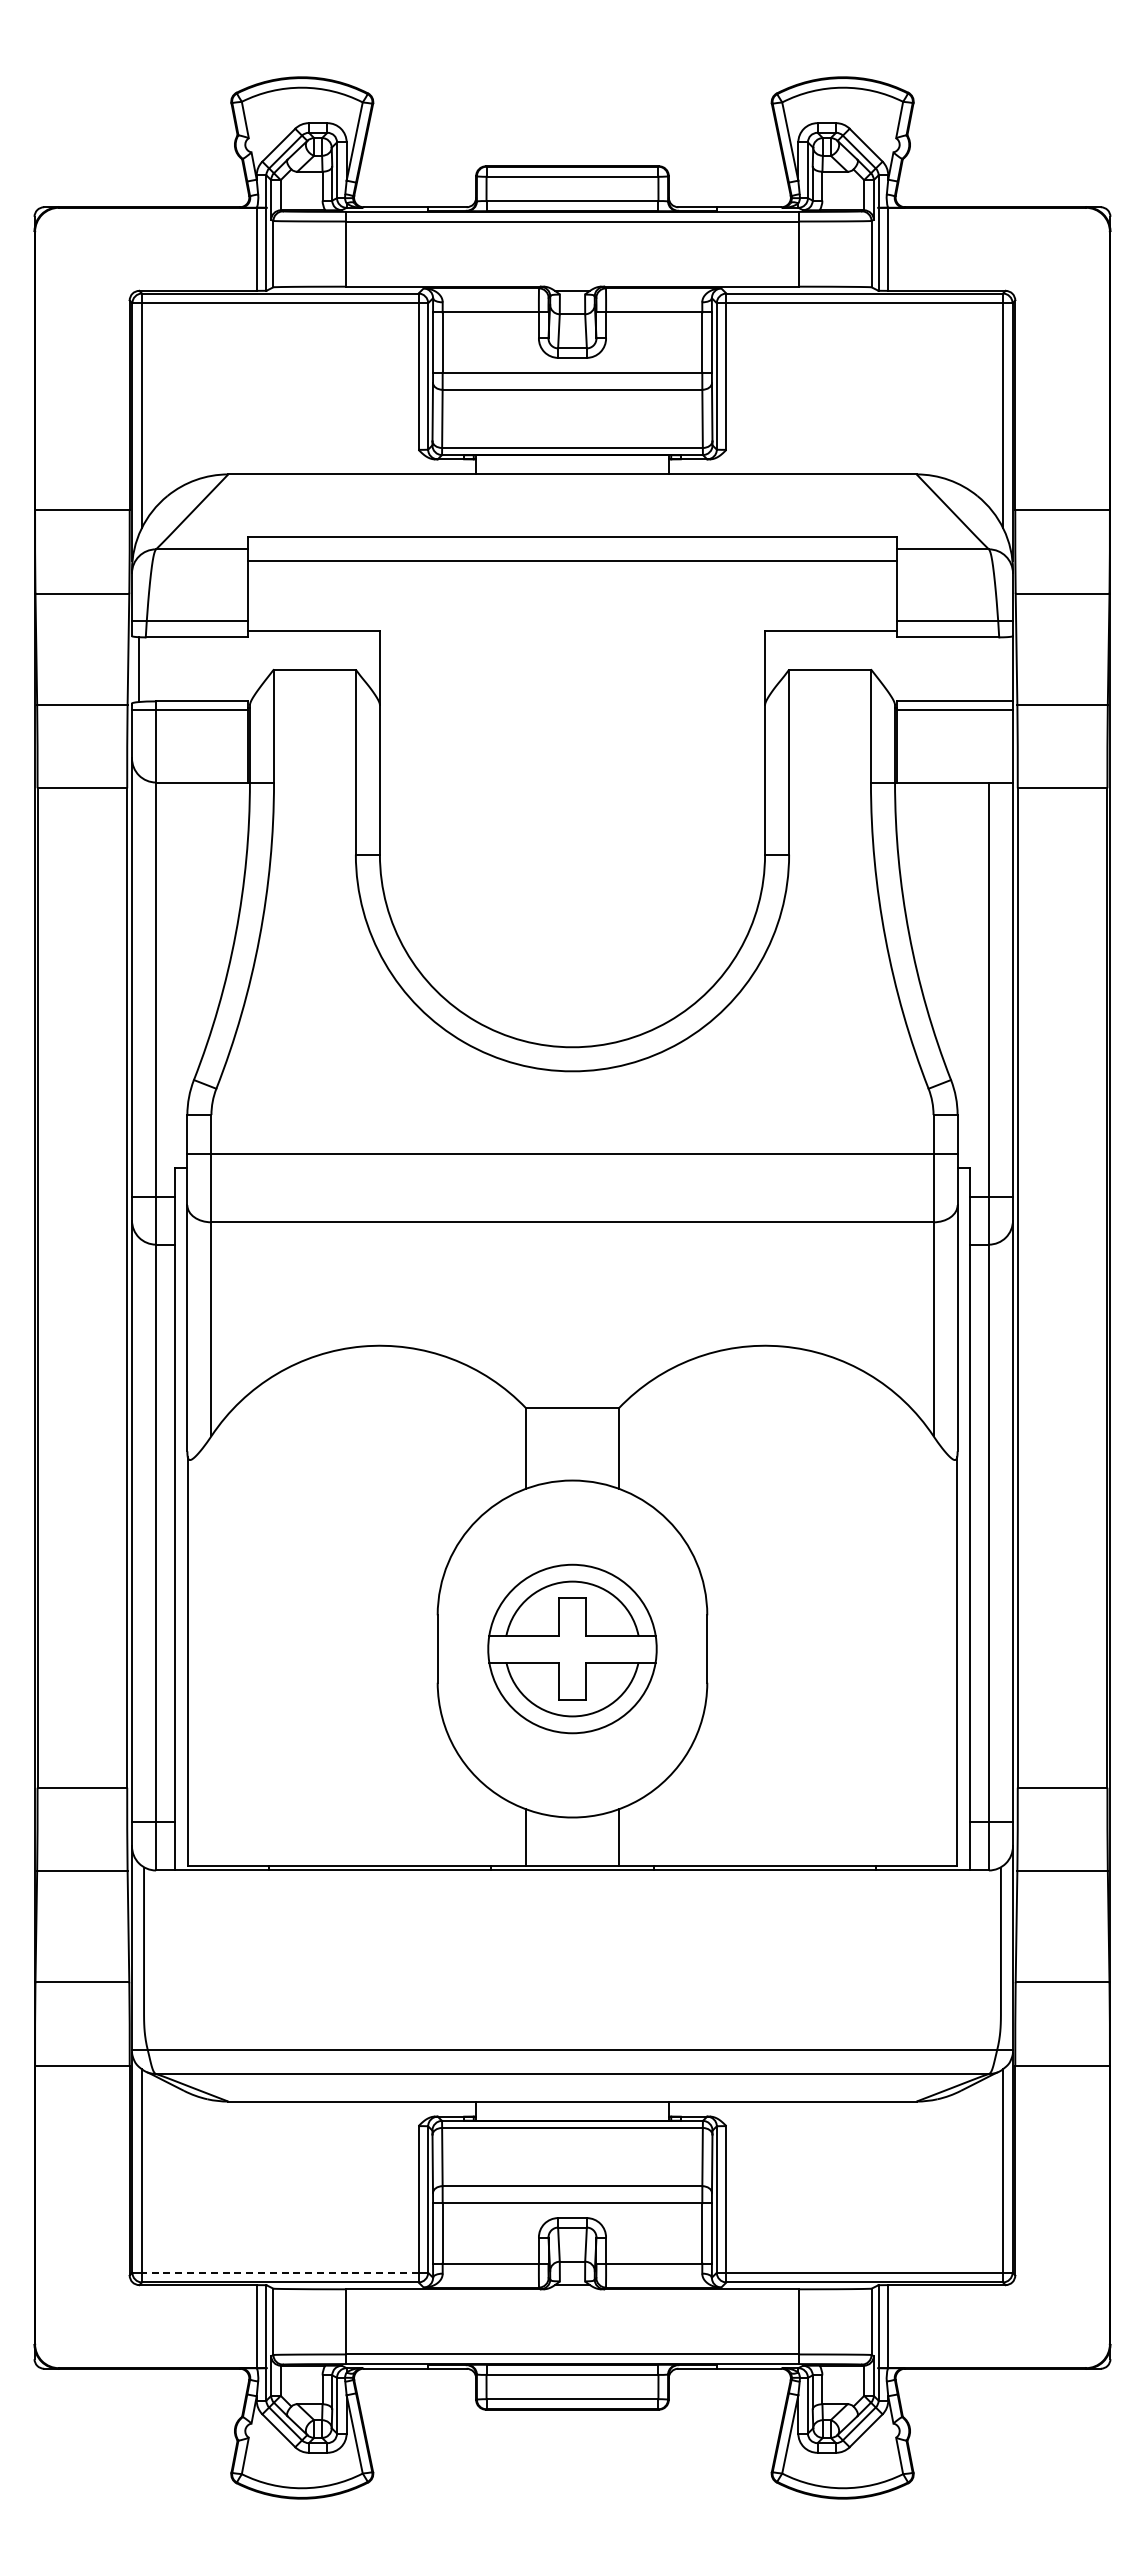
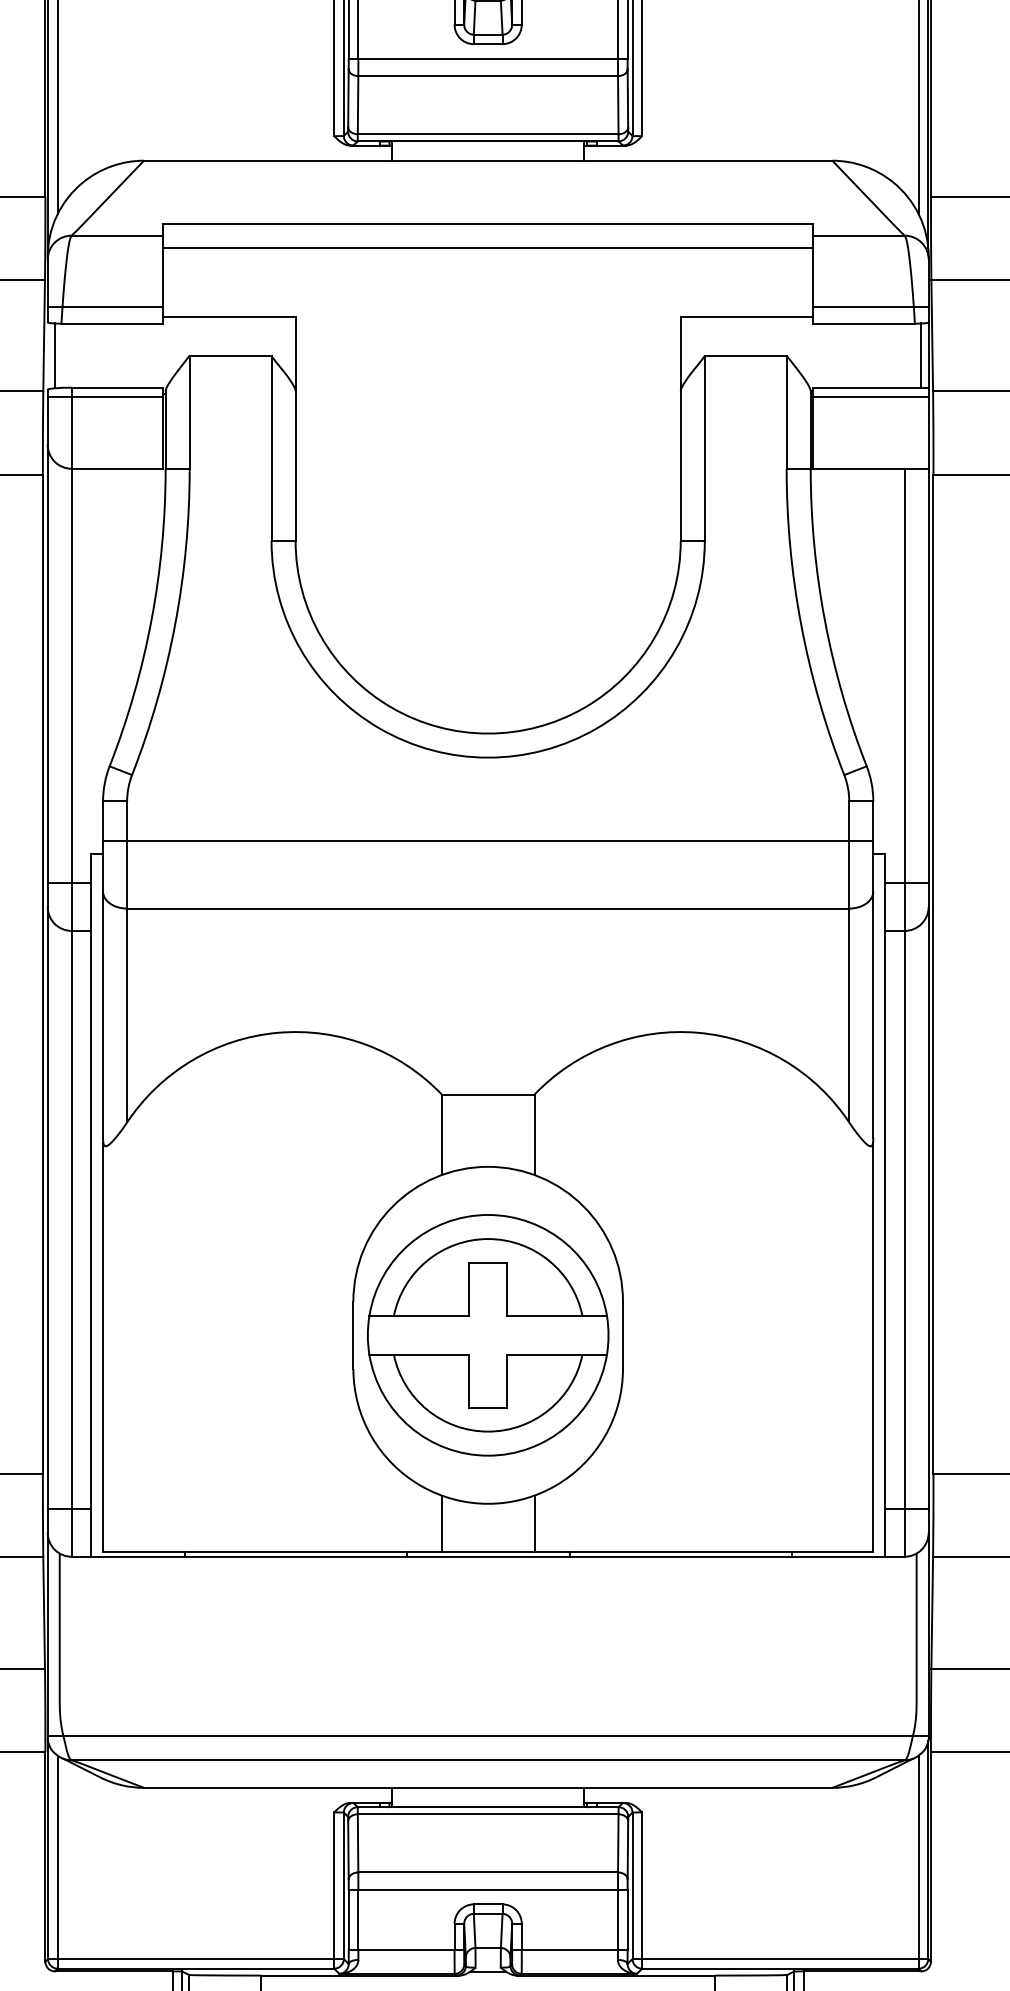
line: (1005, 669) -> (921, 355), added
part: (572, 1648) -> (488, 1334), size x1.43
line: (279, 2272) -> (195, 1958), dashed -> solid

